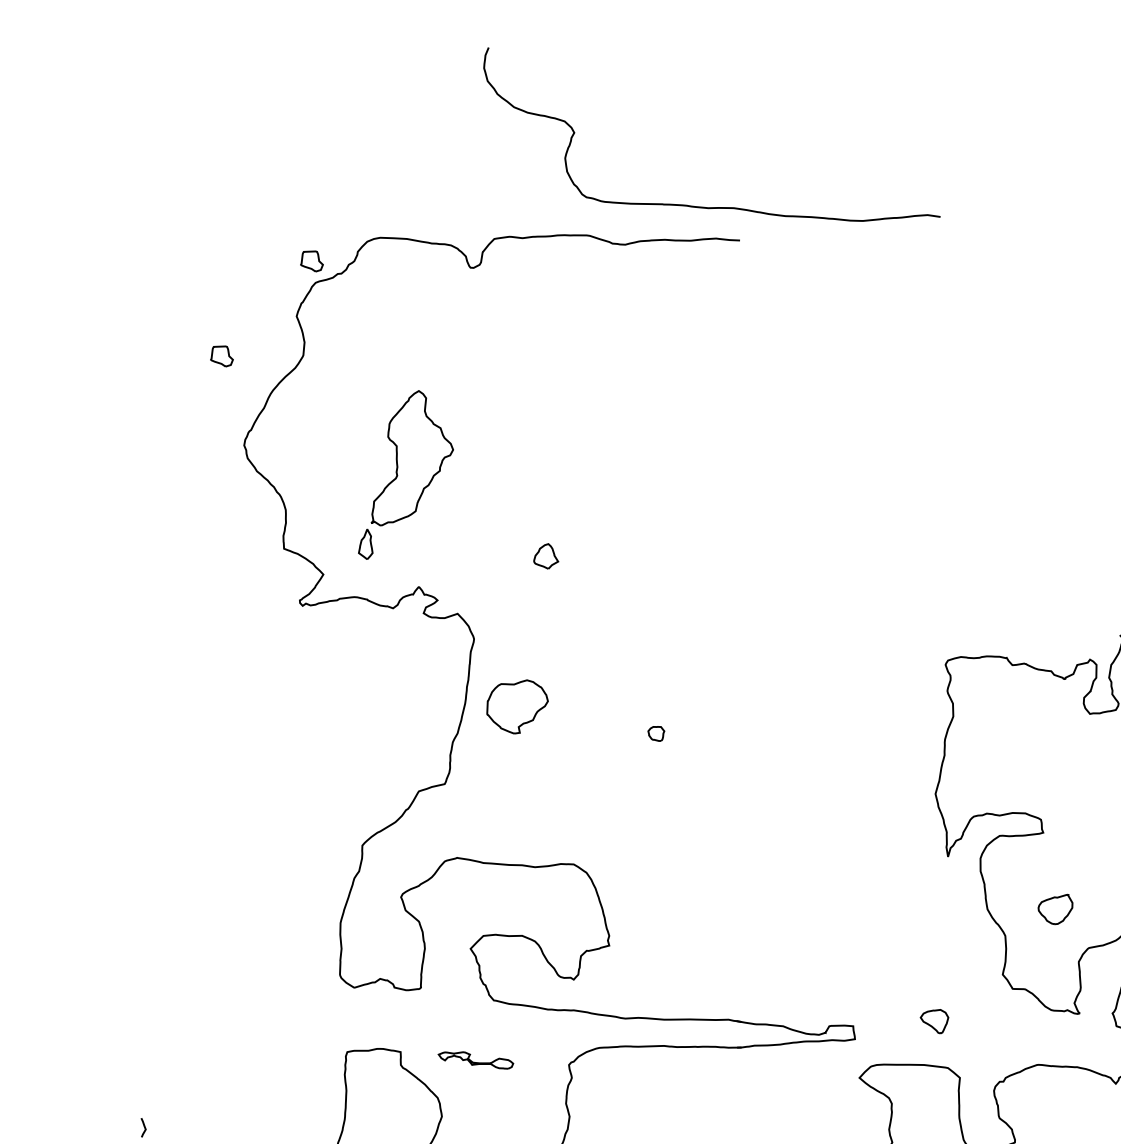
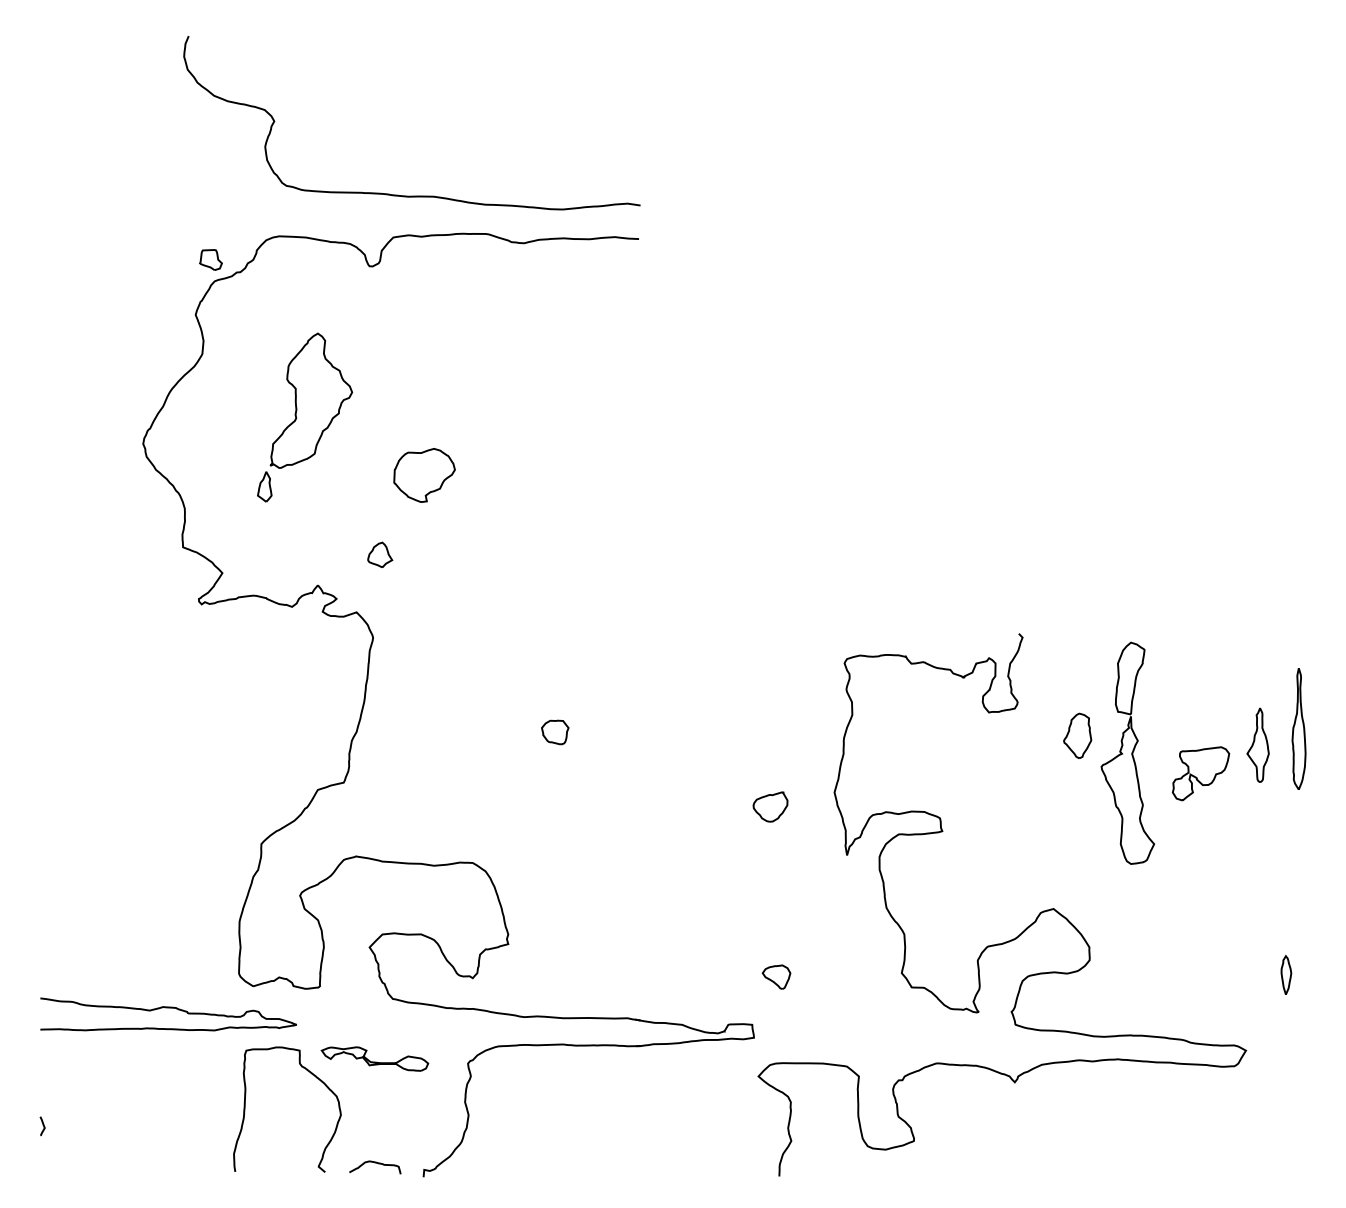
curve: (711, 206) -> (411, 195), moved
part: (221, 355) -> (120, 354), removed
part: (406, 474) -> (305, 417), moved
part: (546, 555) -> (380, 554), moved
part: (517, 706) -> (424, 475), moved
part: (656, 733) -> (555, 732), size x1.67
part: (1055, 908) -> (770, 806), moved
curve: (269, 1009) -> (168, 1008), added
part: (934, 1020) -> (776, 976), moved
part: (475, 1059) -> (374, 1058), size x1.43

